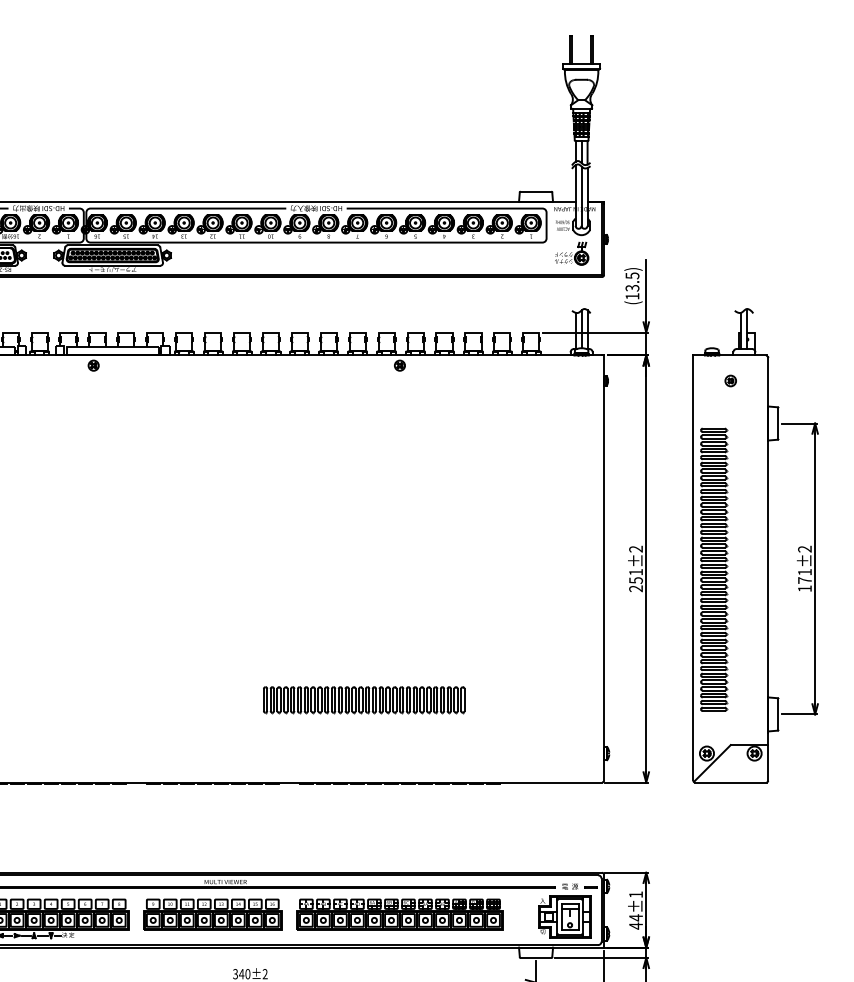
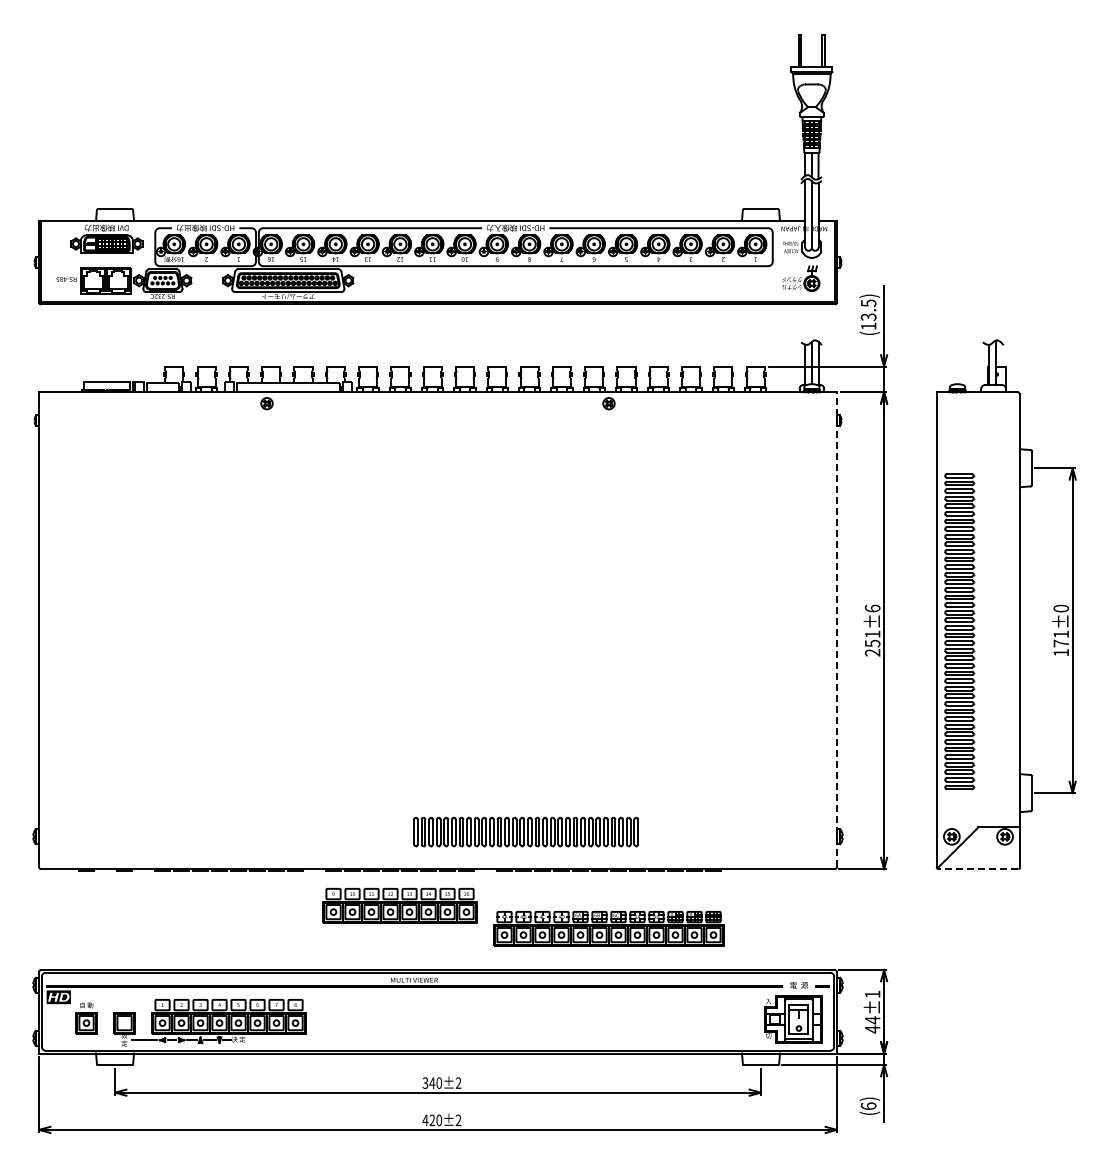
part: (730, 380) -> (978, 420), removed
text: (635, 549) -> (872, 608), 251±2 -> 251±6
text: (805, 549) -> (1061, 608), 171±2 -> 171±0
line: (604, 567) -> (837, 629), solid -> dashed
part: (363, 699) -> (525, 831), moved
line: (730, 782) -> (978, 869), solid -> dashed
part: (212, 914) -> (399, 905), moved
part: (399, 914) -> (608, 928), moved

